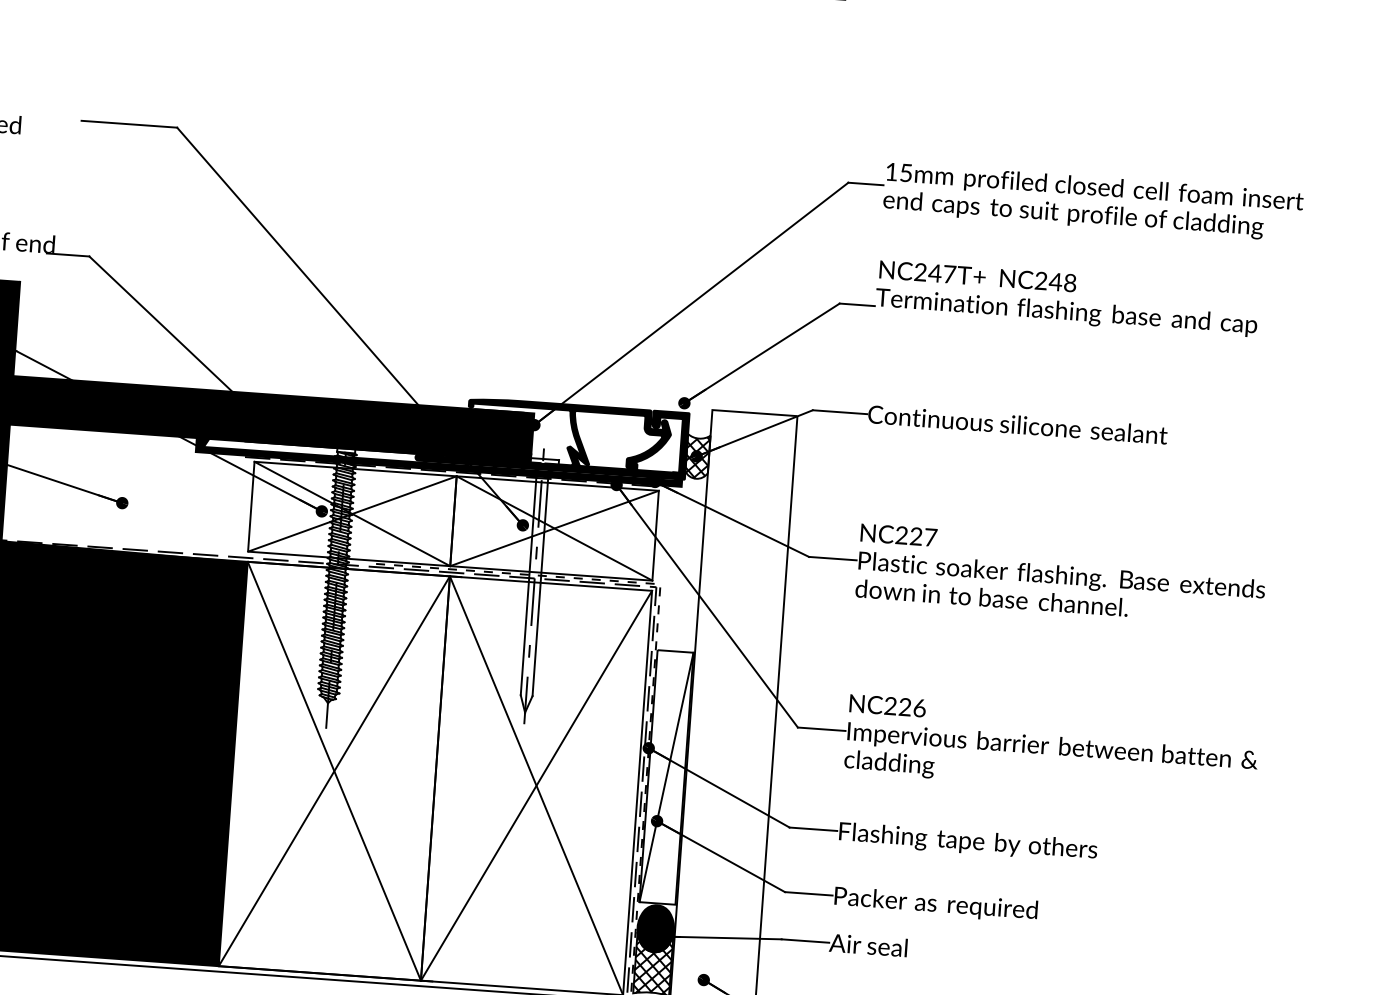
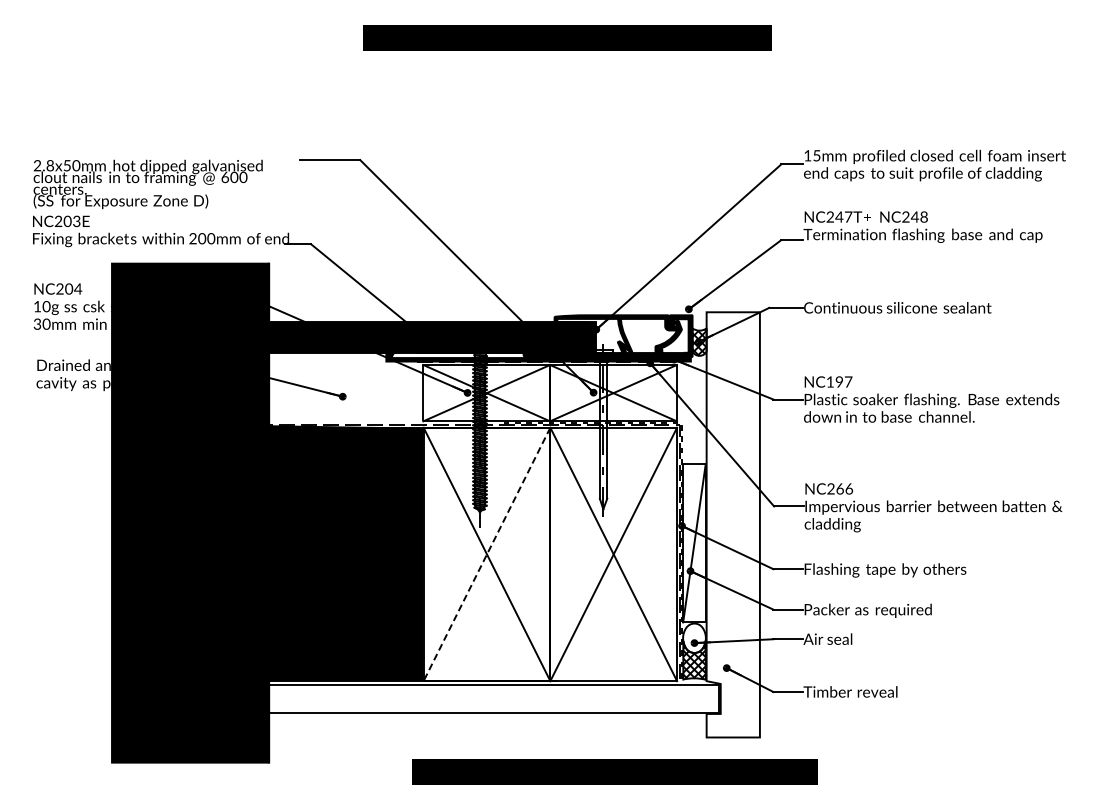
text: (908, 535) -> (834, 381), NC227 -> NC197
text: (904, 706) -> (839, 488), NC226 -> NC266
line: (335, 771) -> (487, 554), solid -> dashed
fill: (655, 927) -> (694, 637), removed

